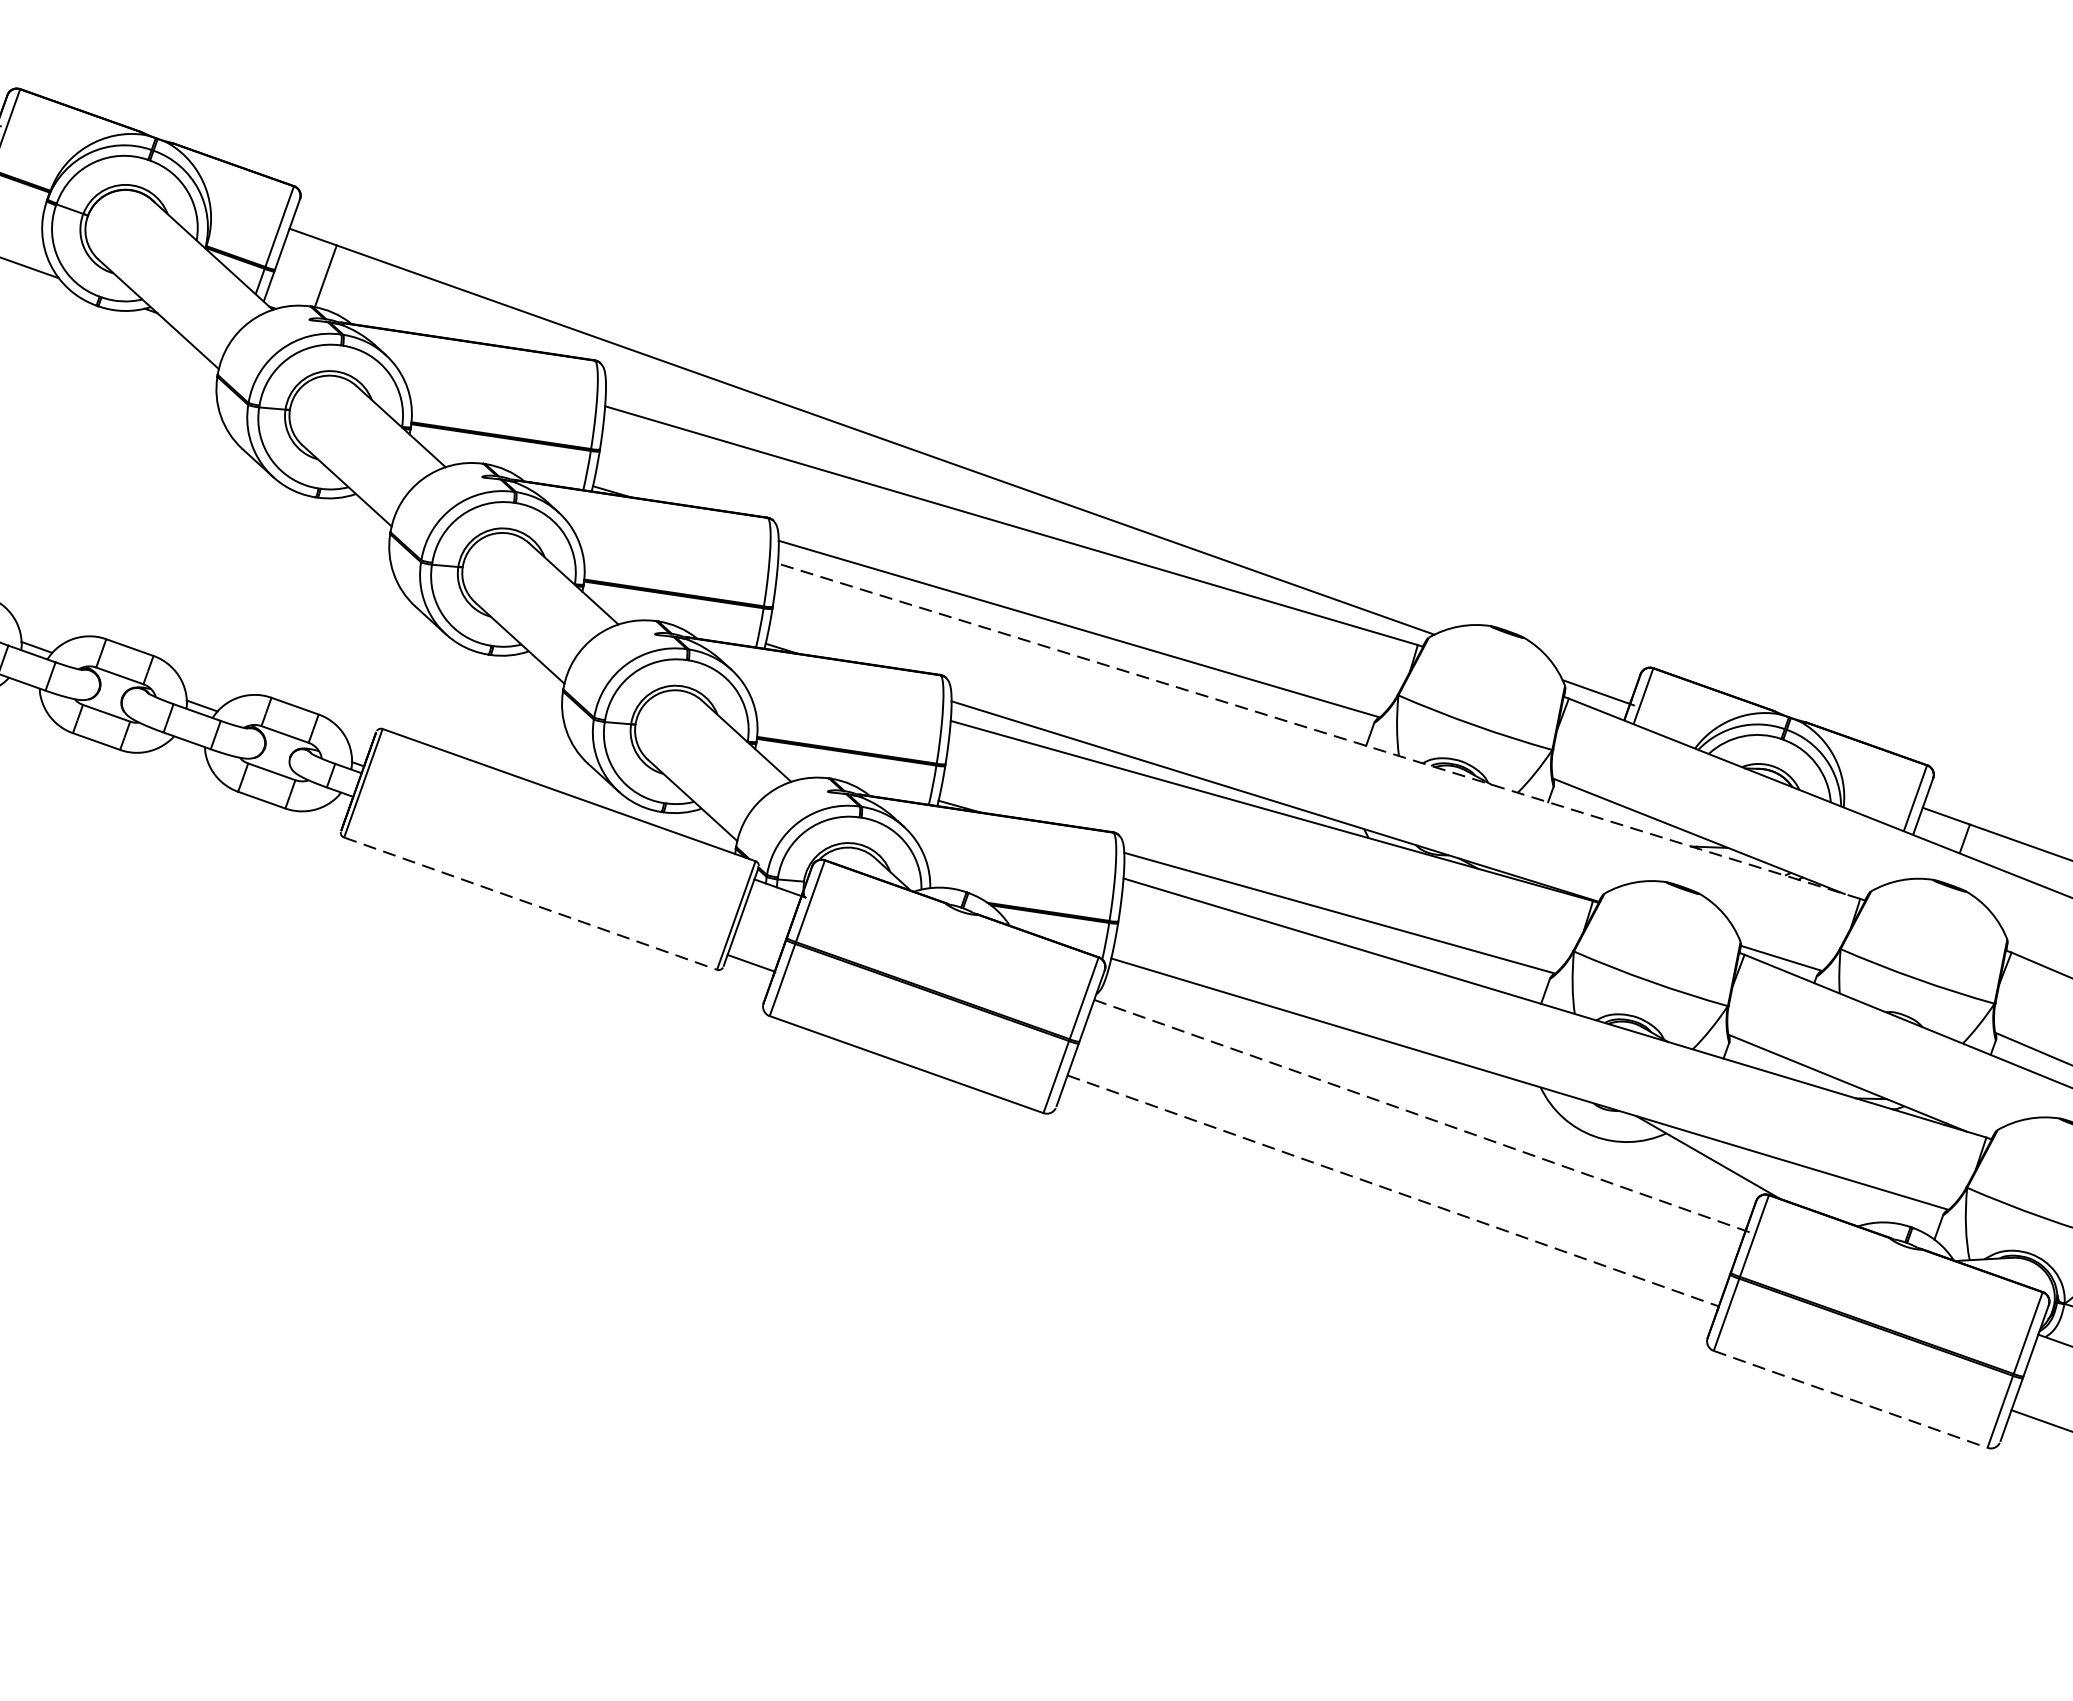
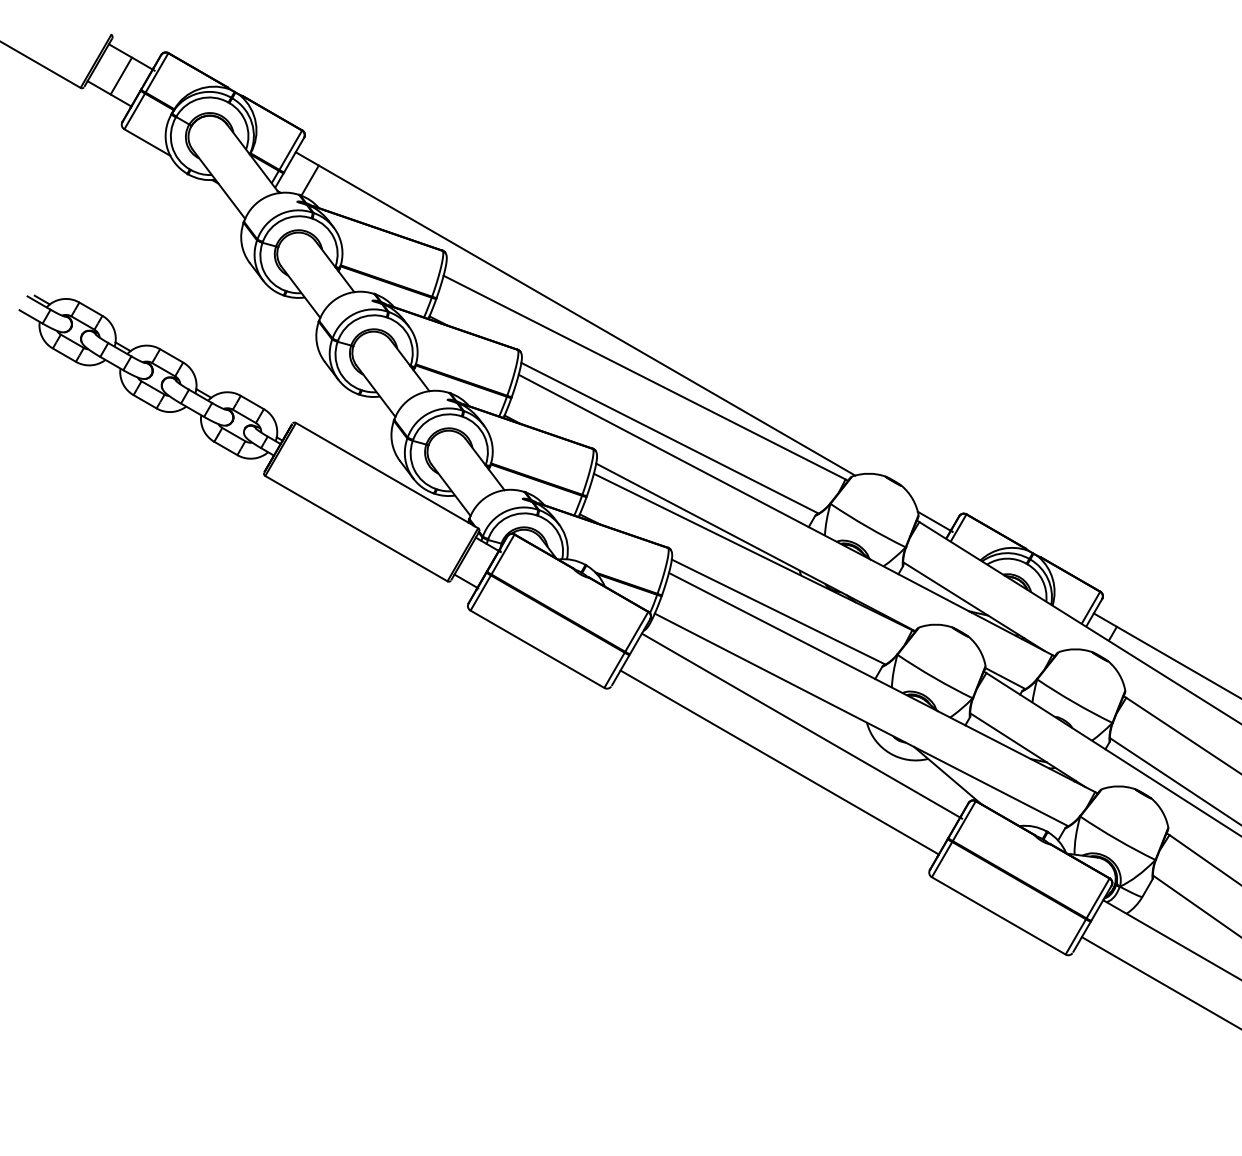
line: (1318, 730) -> (785, 514), dashed -> solid
line: (530, 903) -> (356, 528), dashed -> solid
line: (1422, 1116) -> (802, 726), dashed -> solid
line: (1392, 1190) -> (779, 762), dashed -> solid
line: (1852, 1400) -> (999, 916), dashed -> solid

